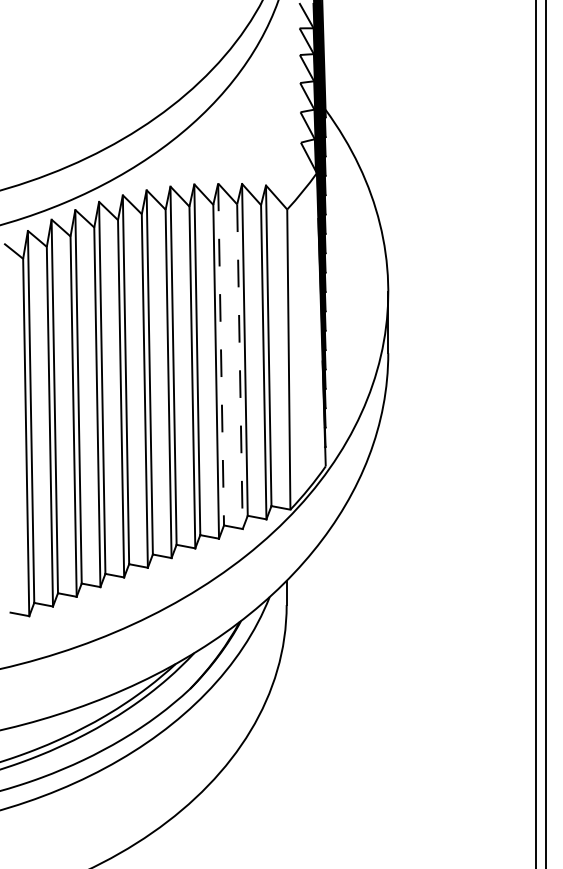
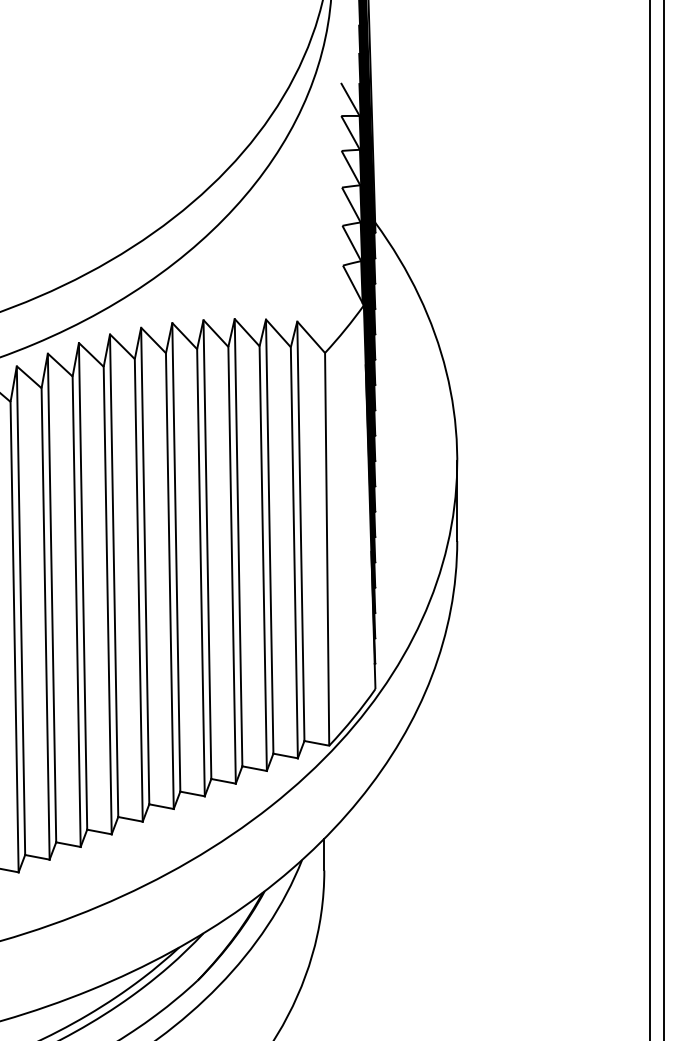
line: (221, 355) -> (239, 543), dashed -> solid
line: (239, 367) -> (262, 559), dashed -> solid

